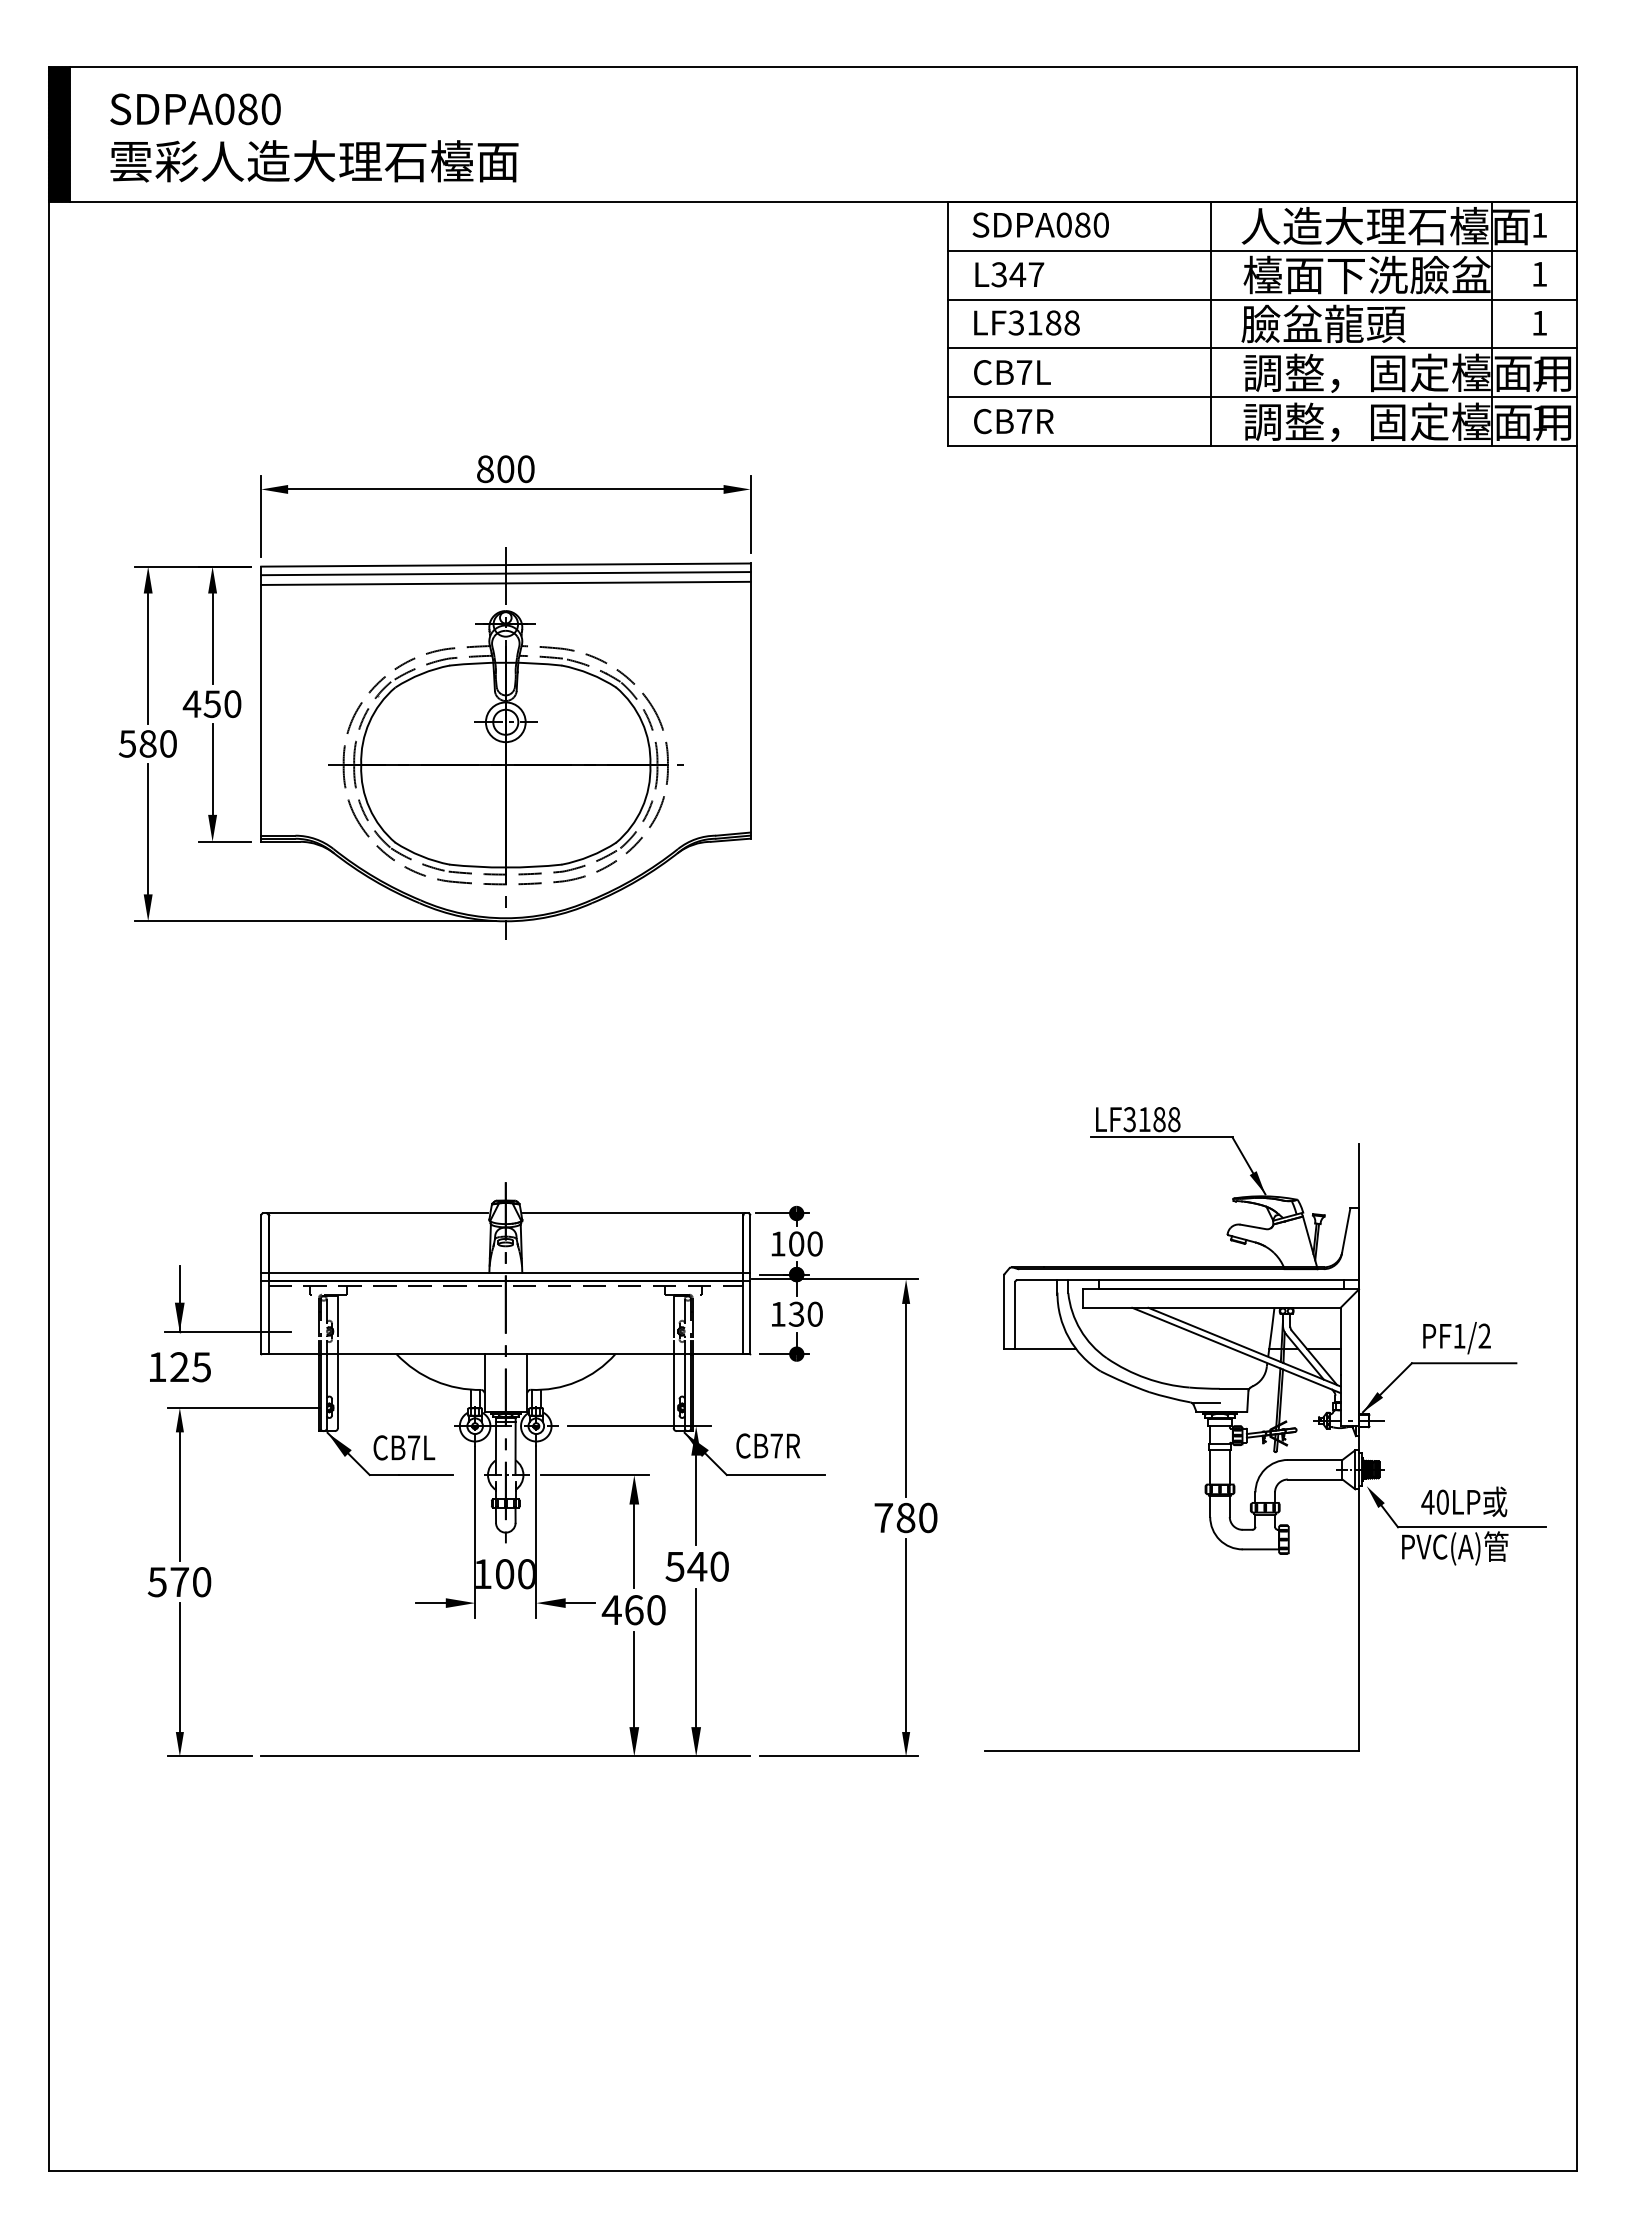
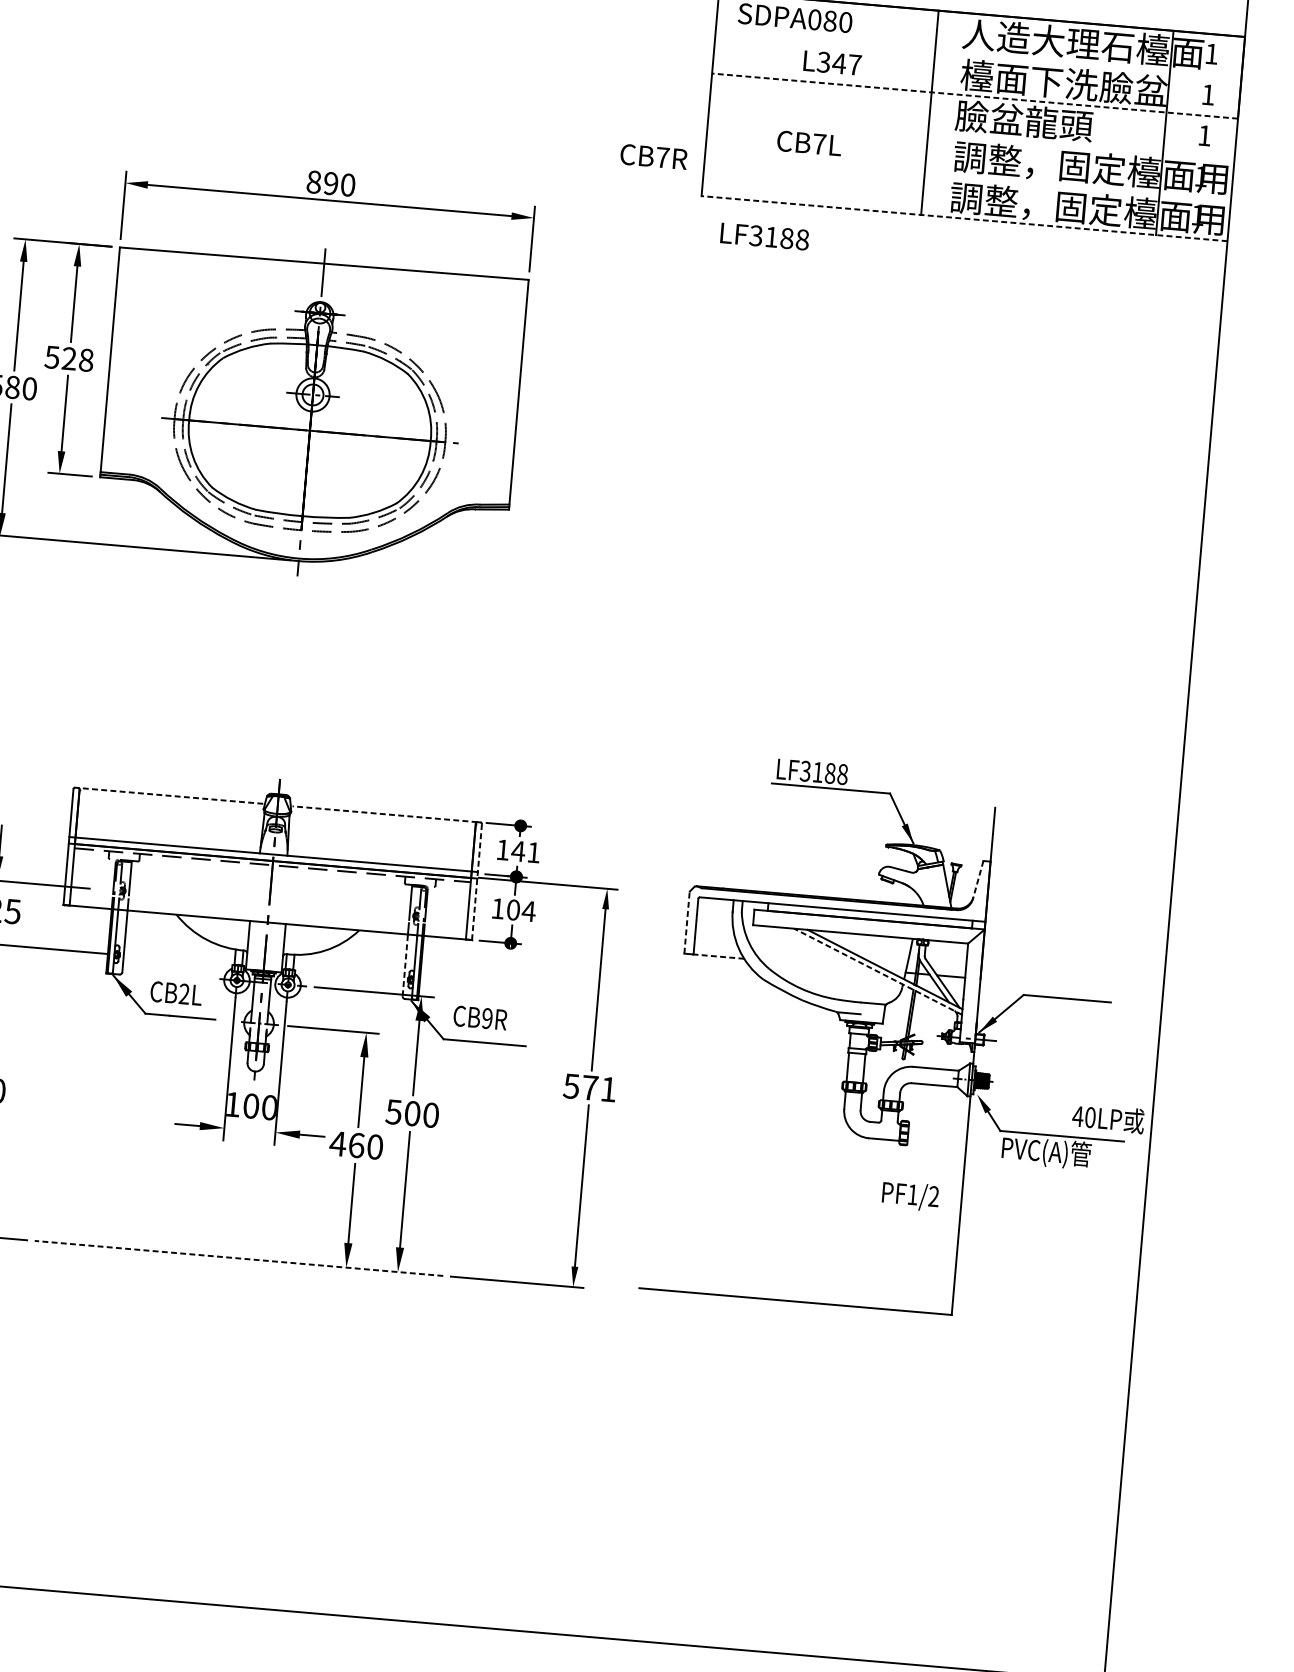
line: (1262, 250) -> (978, 55), removed
text: (1009, 274) -> (832, 62), moved
line: (1262, 299) -> (975, 96), solid -> dashed
text: (1026, 322) -> (764, 236), moved
line: (1262, 348) -> (971, 137), removed
text: (1012, 372) -> (809, 143), moved
line: (1262, 397) -> (968, 177), removed
text: (1013, 421) -> (653, 156), moved
line: (1262, 446) -> (964, 218), solid -> dashed
text: (505, 469) -> (330, 183), 800 -> 890
line: (505, 573) -> (323, 270), removed
line: (505, 582) -> (322, 278), removed
text: (211, 704) -> (68, 359), 450 -> 528
line: (377, 1213) -> (170, 795), solid -> dashed
line: (634, 1213) -> (385, 814), solid -> dashed
line: (1346, 1231) -> (978, 880), solid -> dashed
text: (805, 1243) -> (525, 851), 100 -> 141
line: (750, 1285) -> (477, 882), solid -> dashed
line: (1004, 1311) -> (687, 922), solid -> dashed
text: (805, 1313) -> (520, 910), 130 -> 104
text: (1456, 1338) -> (910, 1196), moved
line: (1045, 1348) -> (718, 956), solid -> dashed
line: (1236, 1350) -> (878, 971), solid -> dashed
line: (673, 1391) -> (405, 965), solid -> dashed
text: (776, 1445) -> (487, 1018), CB7R -> CB9R
text: (413, 1447) -> (184, 993), CB7L -> CB2L
text: (1464, 1501) -> (1108, 1118), moved
text: (905, 1517) -> (589, 1087), 780 -> 571
text: (697, 1566) -> (412, 1113), 540 -> 500
line: (505, 1756) -> (238, 1258), solid -> dashed

